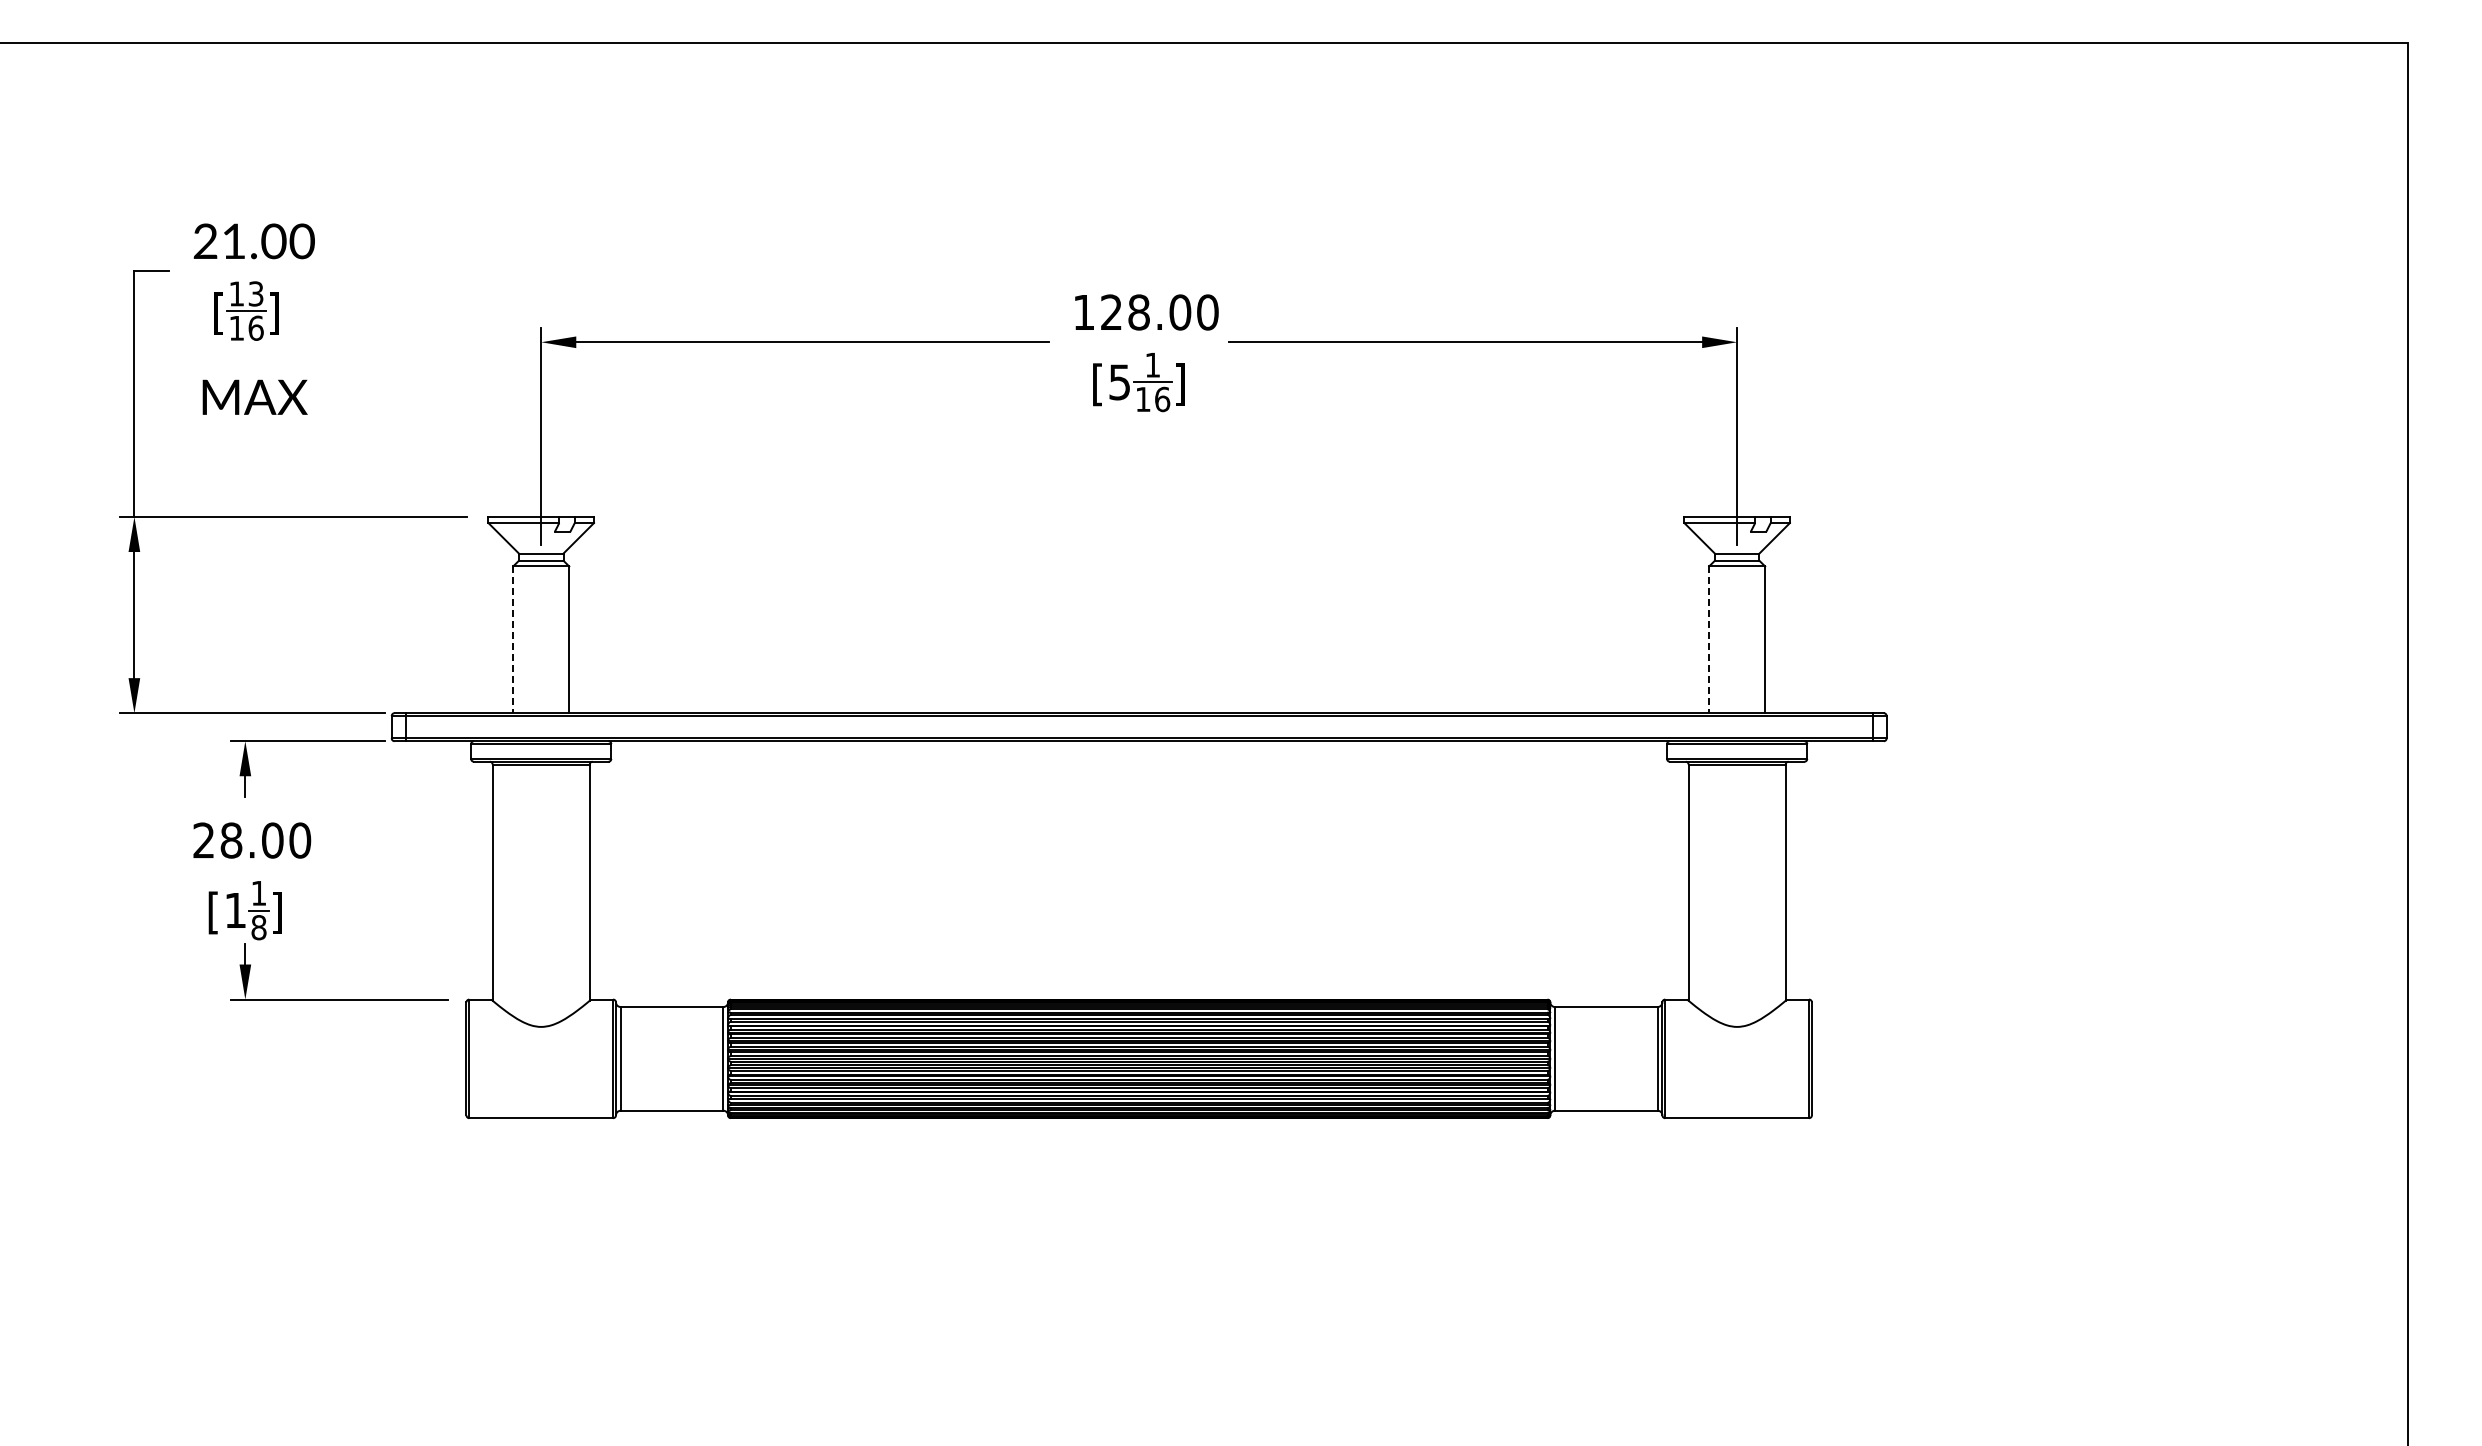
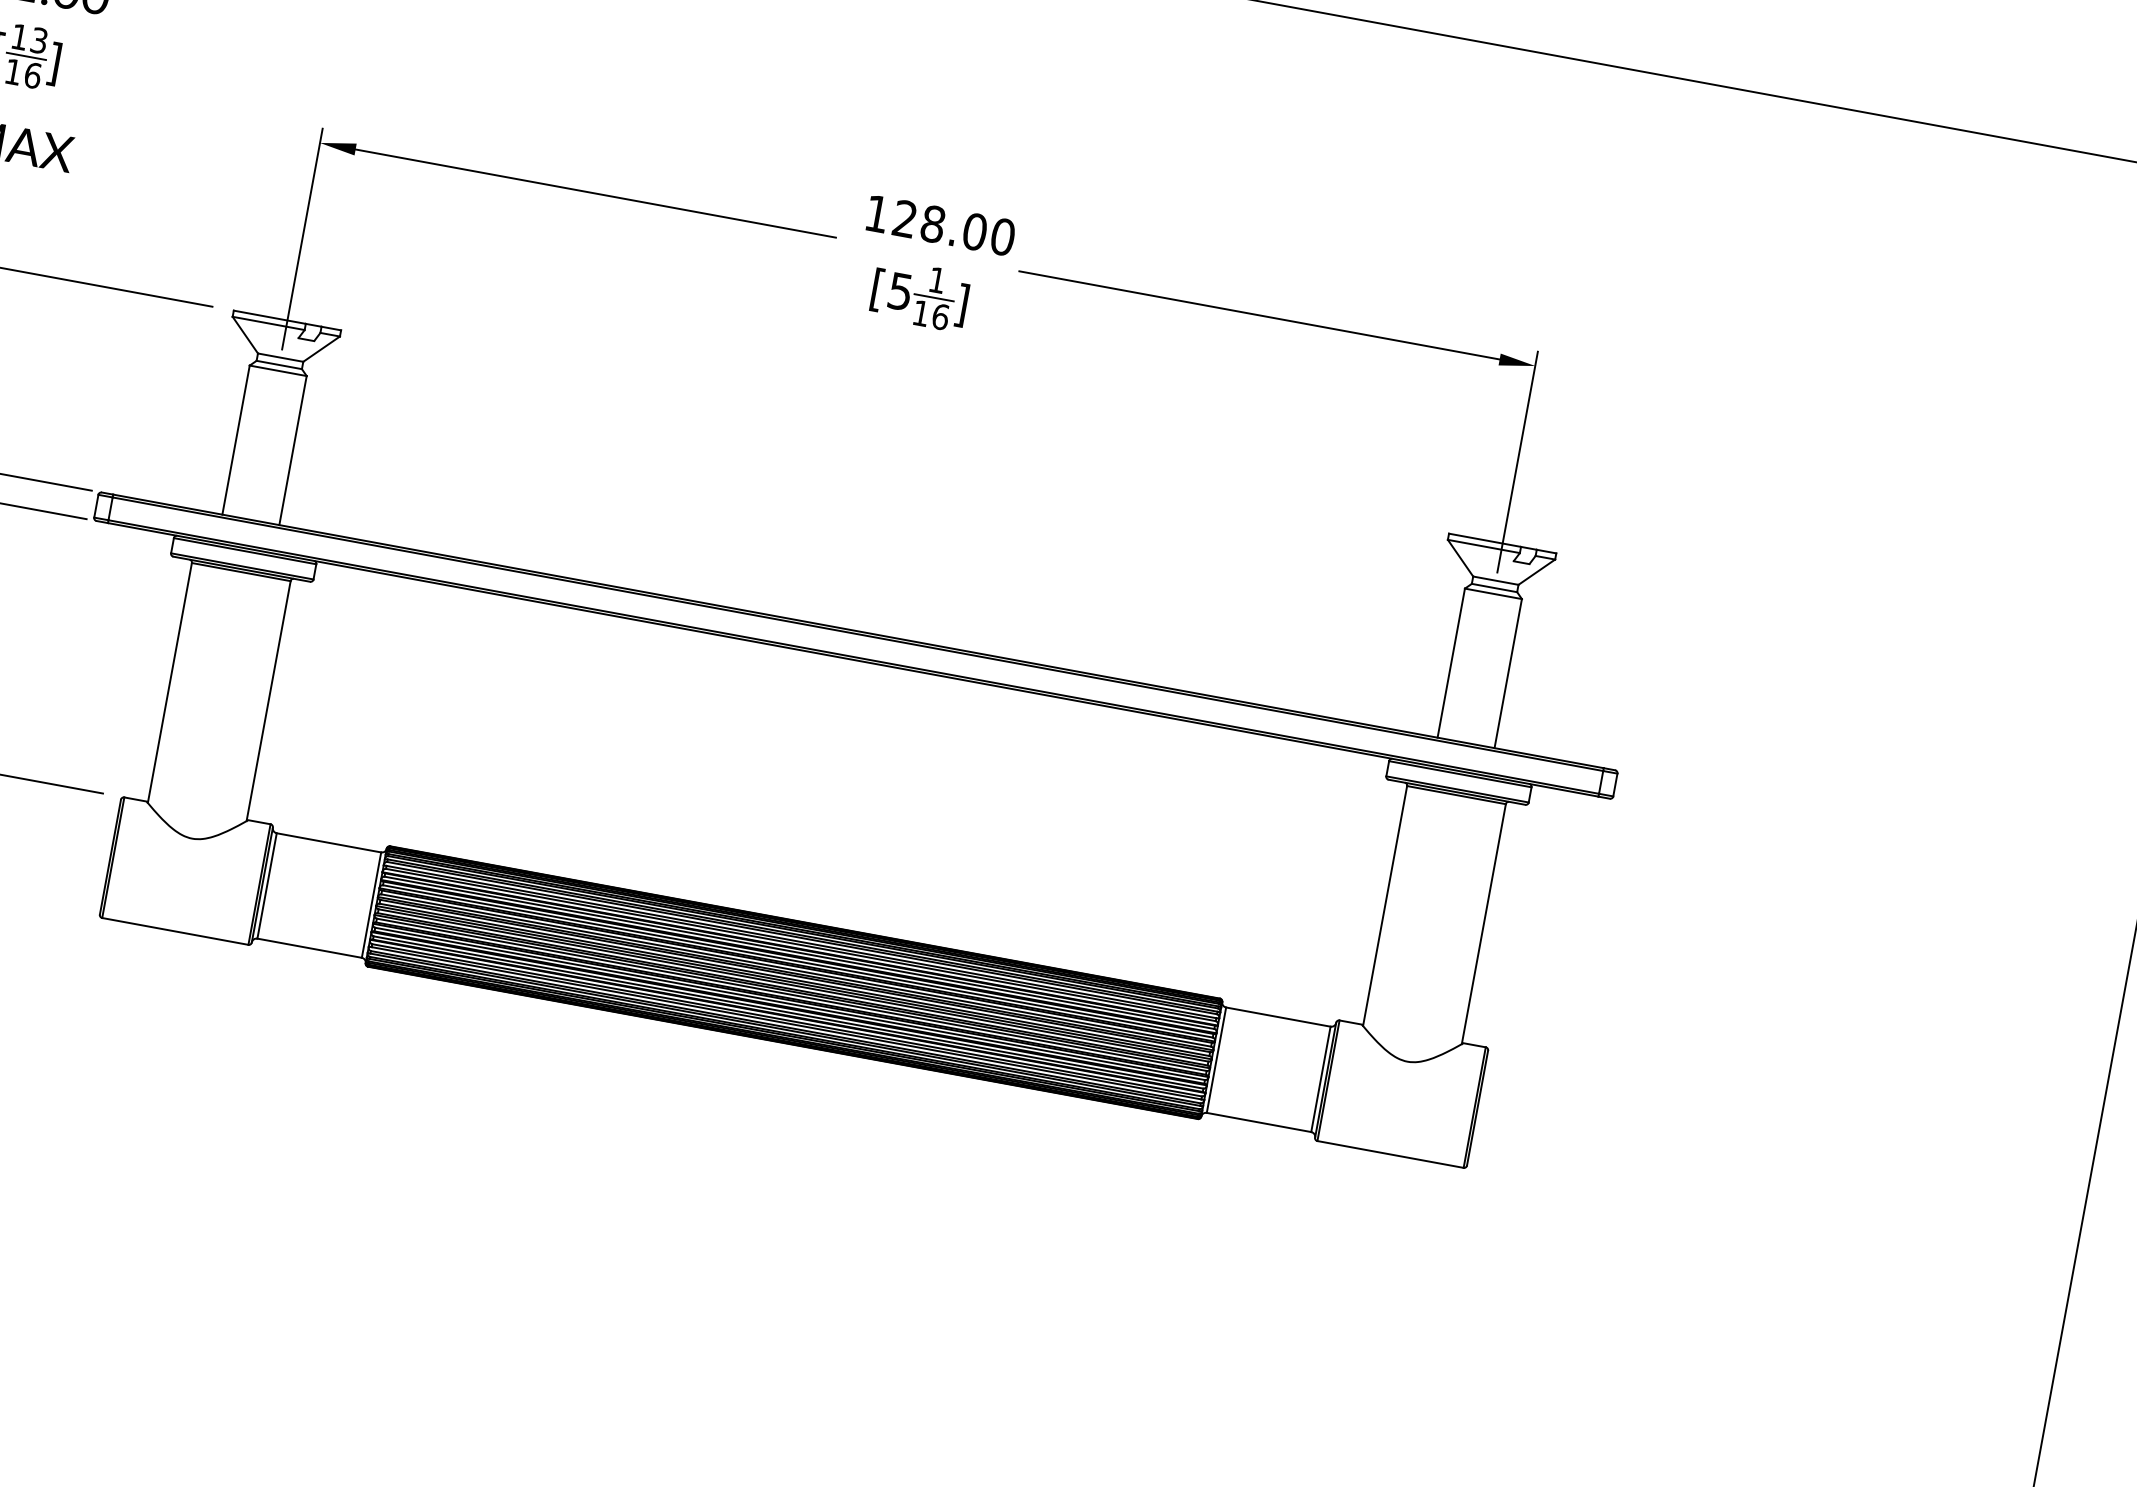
line: (513, 640) -> (236, 440), dashed -> solid
line: (1709, 640) -> (1451, 663), dashed -> solid

